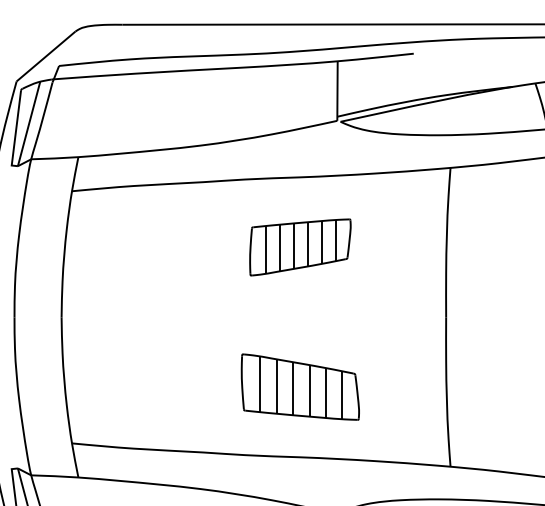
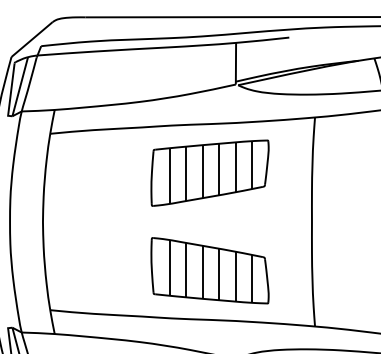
part: (299, 246) -> (209, 172), size x1.67
part: (299, 386) -> (209, 270), size x1.43

